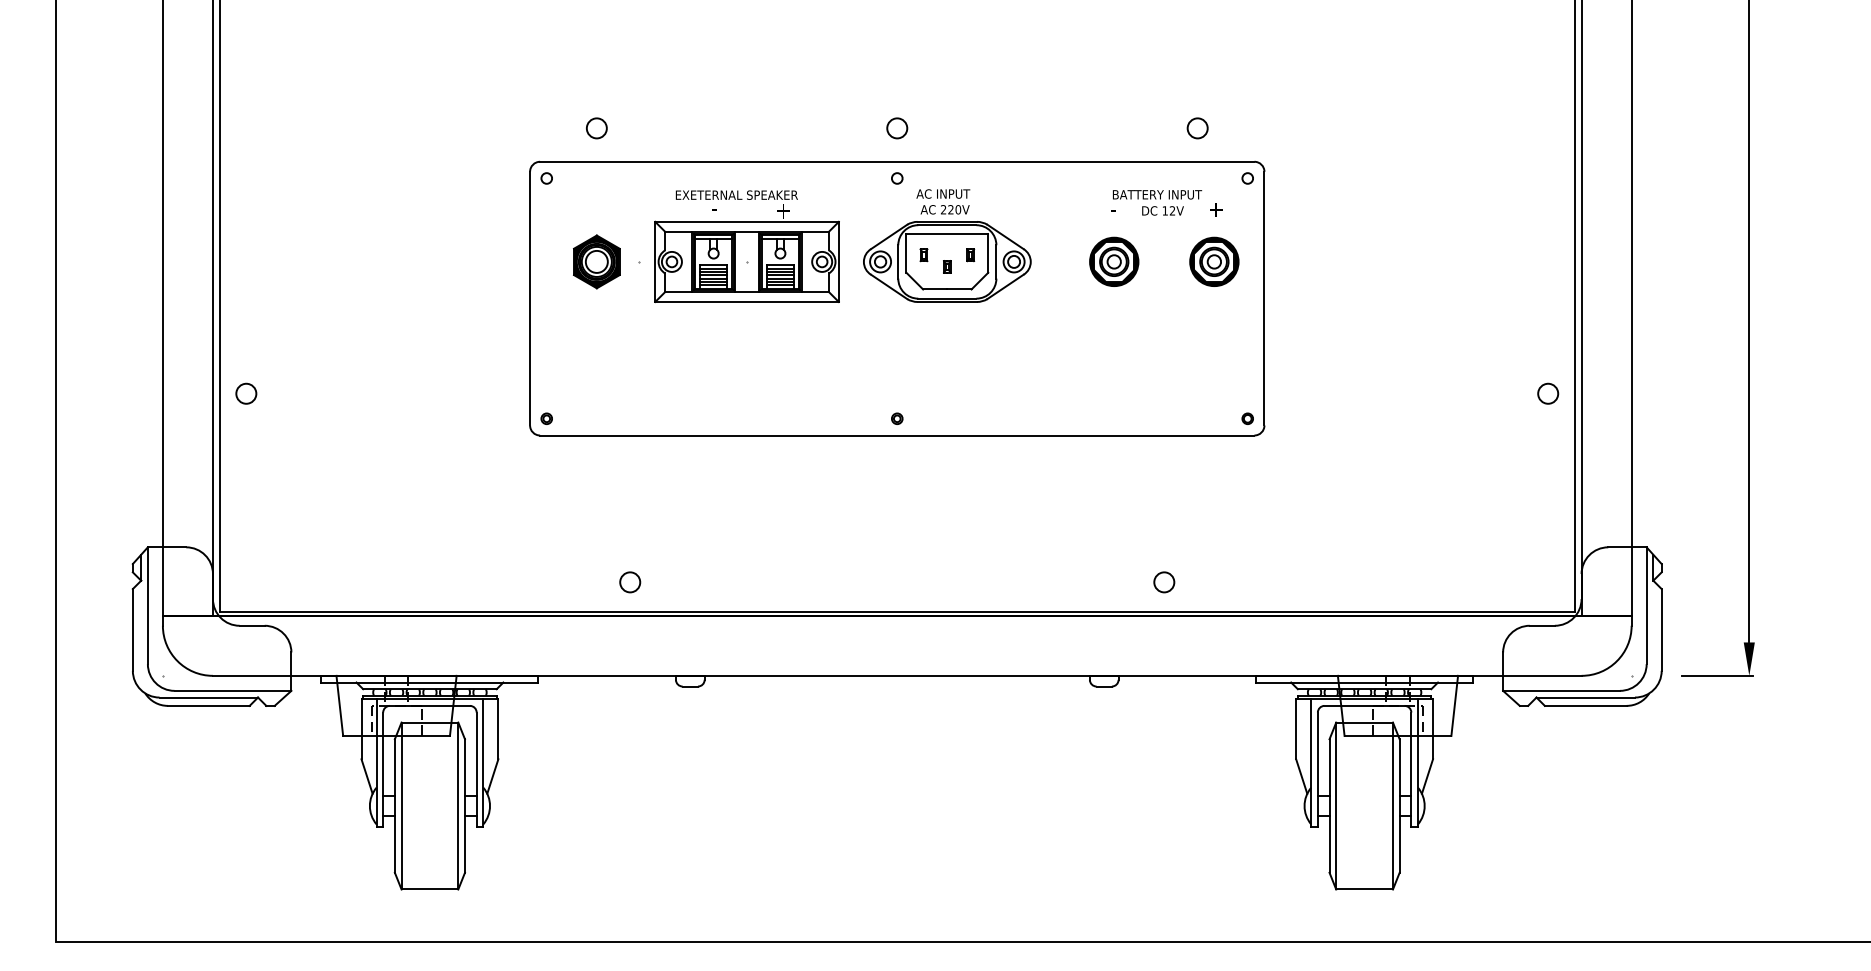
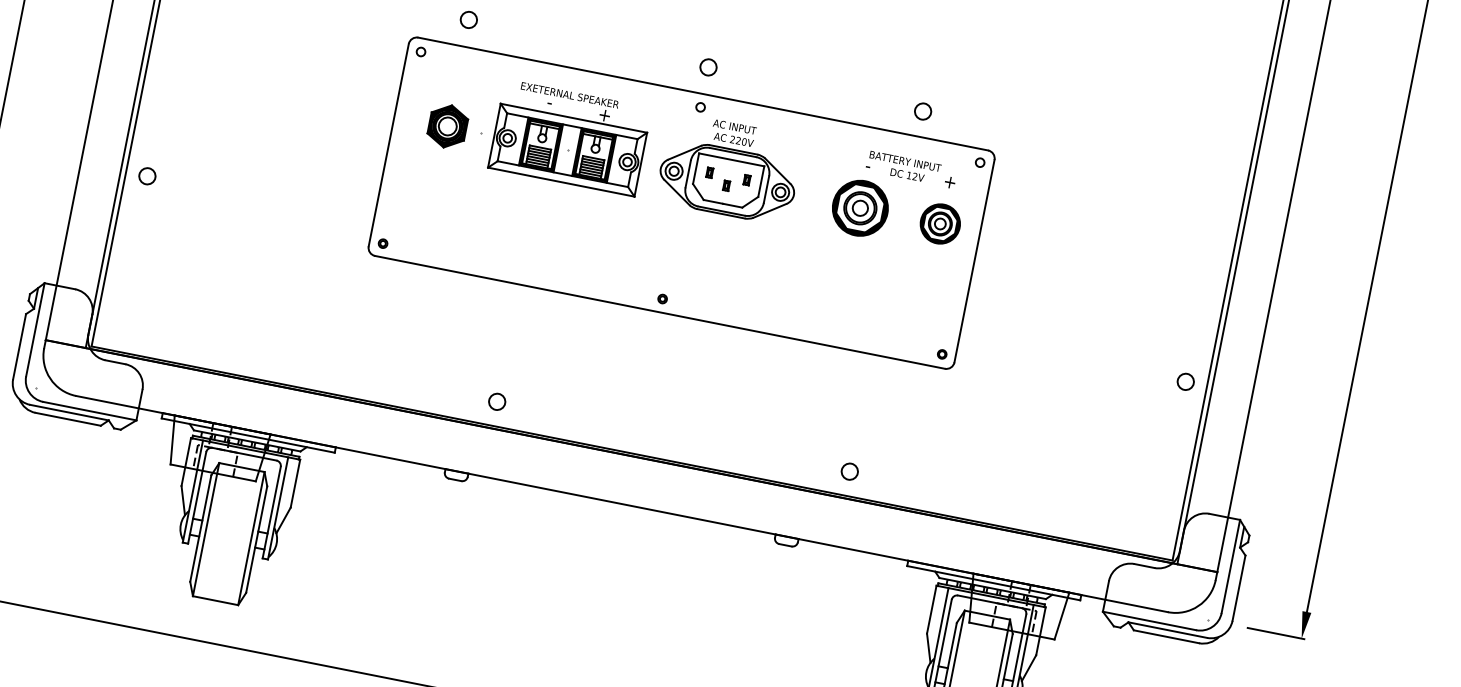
circle: (1197, 128) -> (922, 111), moved
part: (1114, 261) -> (860, 207), size x1.4
circle: (630, 582) -> (497, 402), moved

